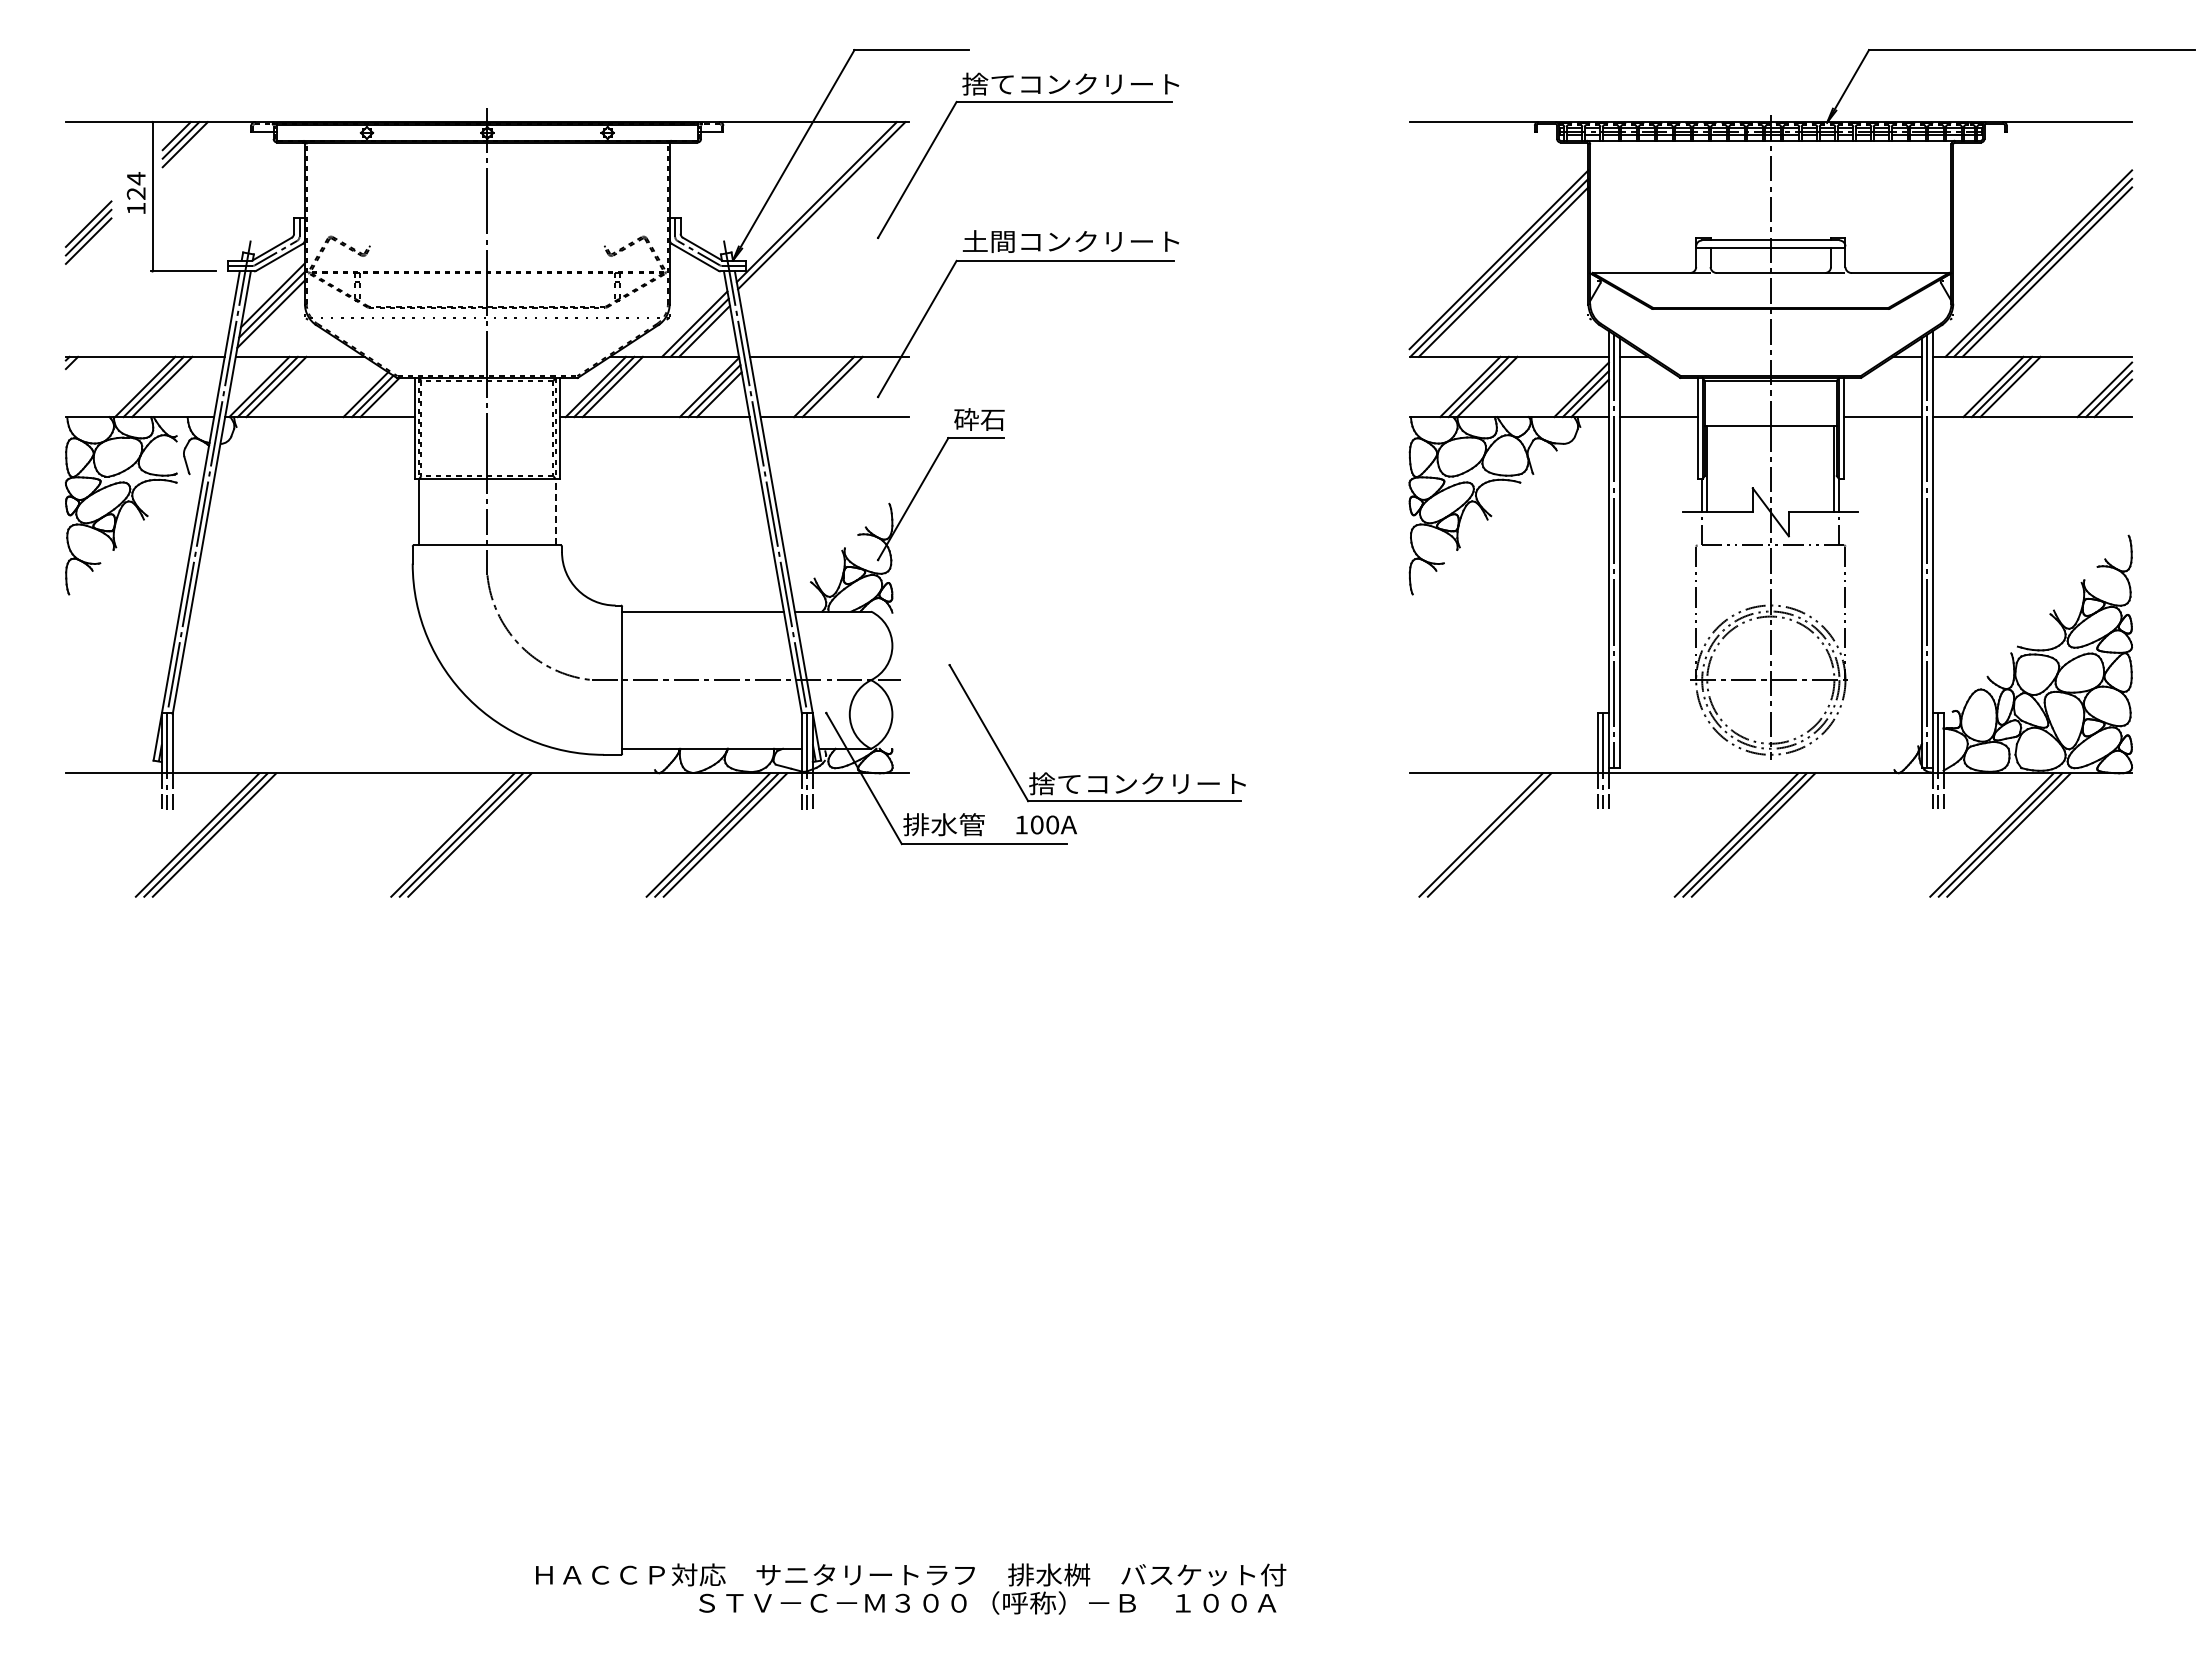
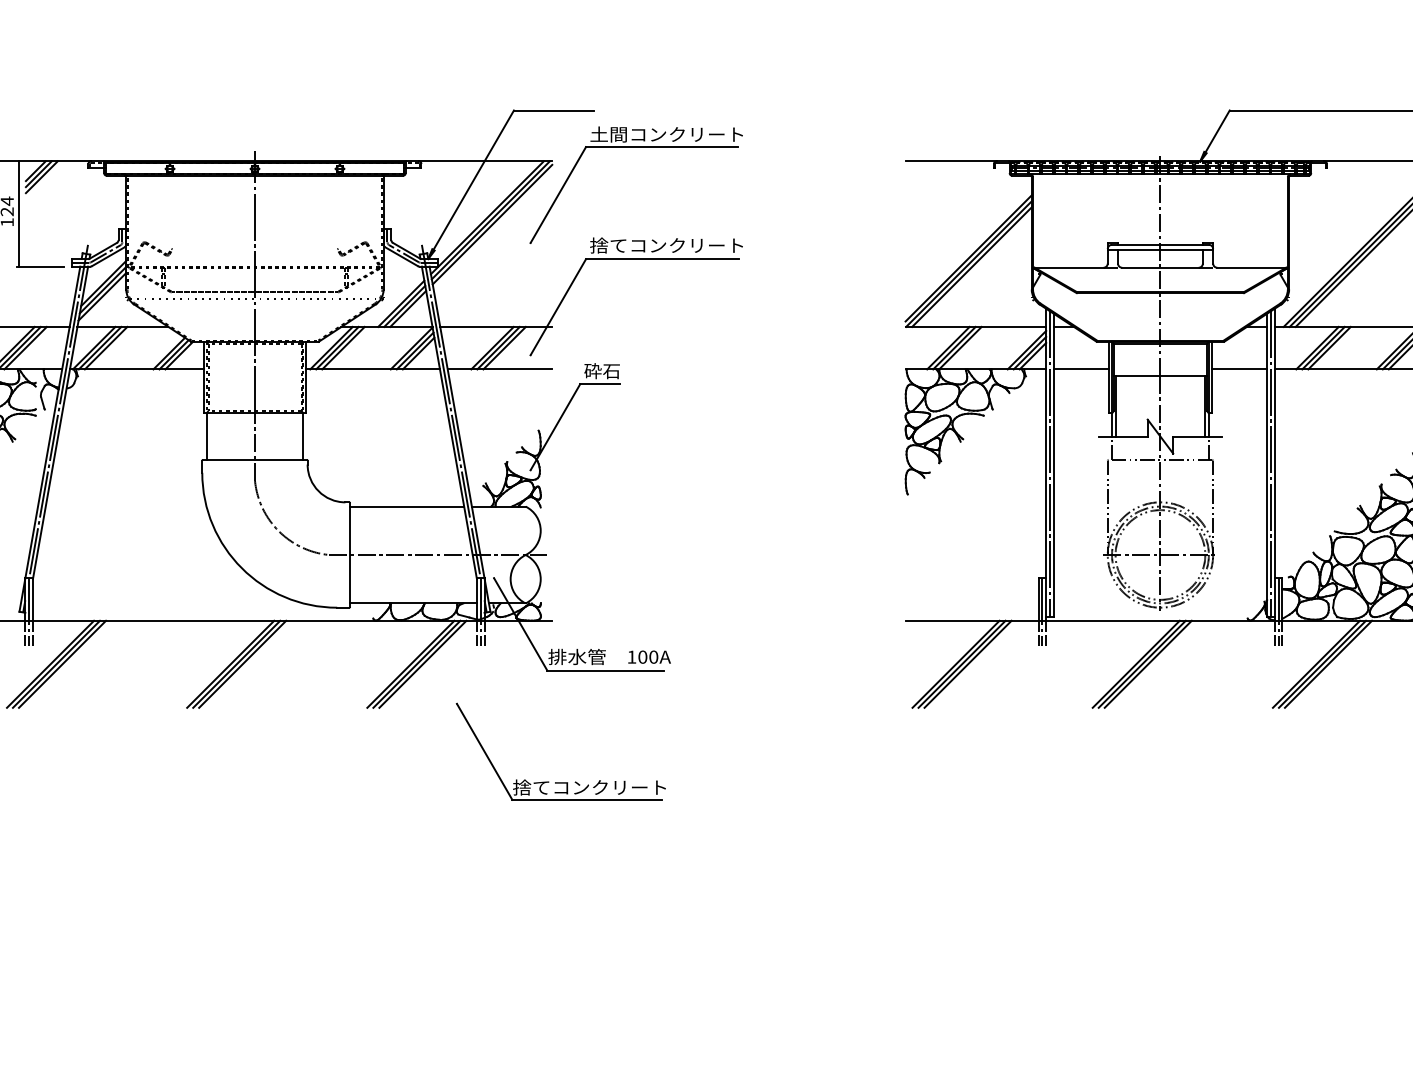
text: (988, 83) -> (608, 134), 捨てコンクリート -> 土間コンクリート
line: (823, 211) -> (492, 224), added
text: (988, 241) -> (608, 245), 土間コンクリート -> 捨てコンクリート
line: (841, 386) -> (504, 347), added
line: (555, 511) -> (303, 436), dashed -> solid
part: (1096, 776) -> (560, 782), moved
line: (1497, 834) -> (967, 663), added

